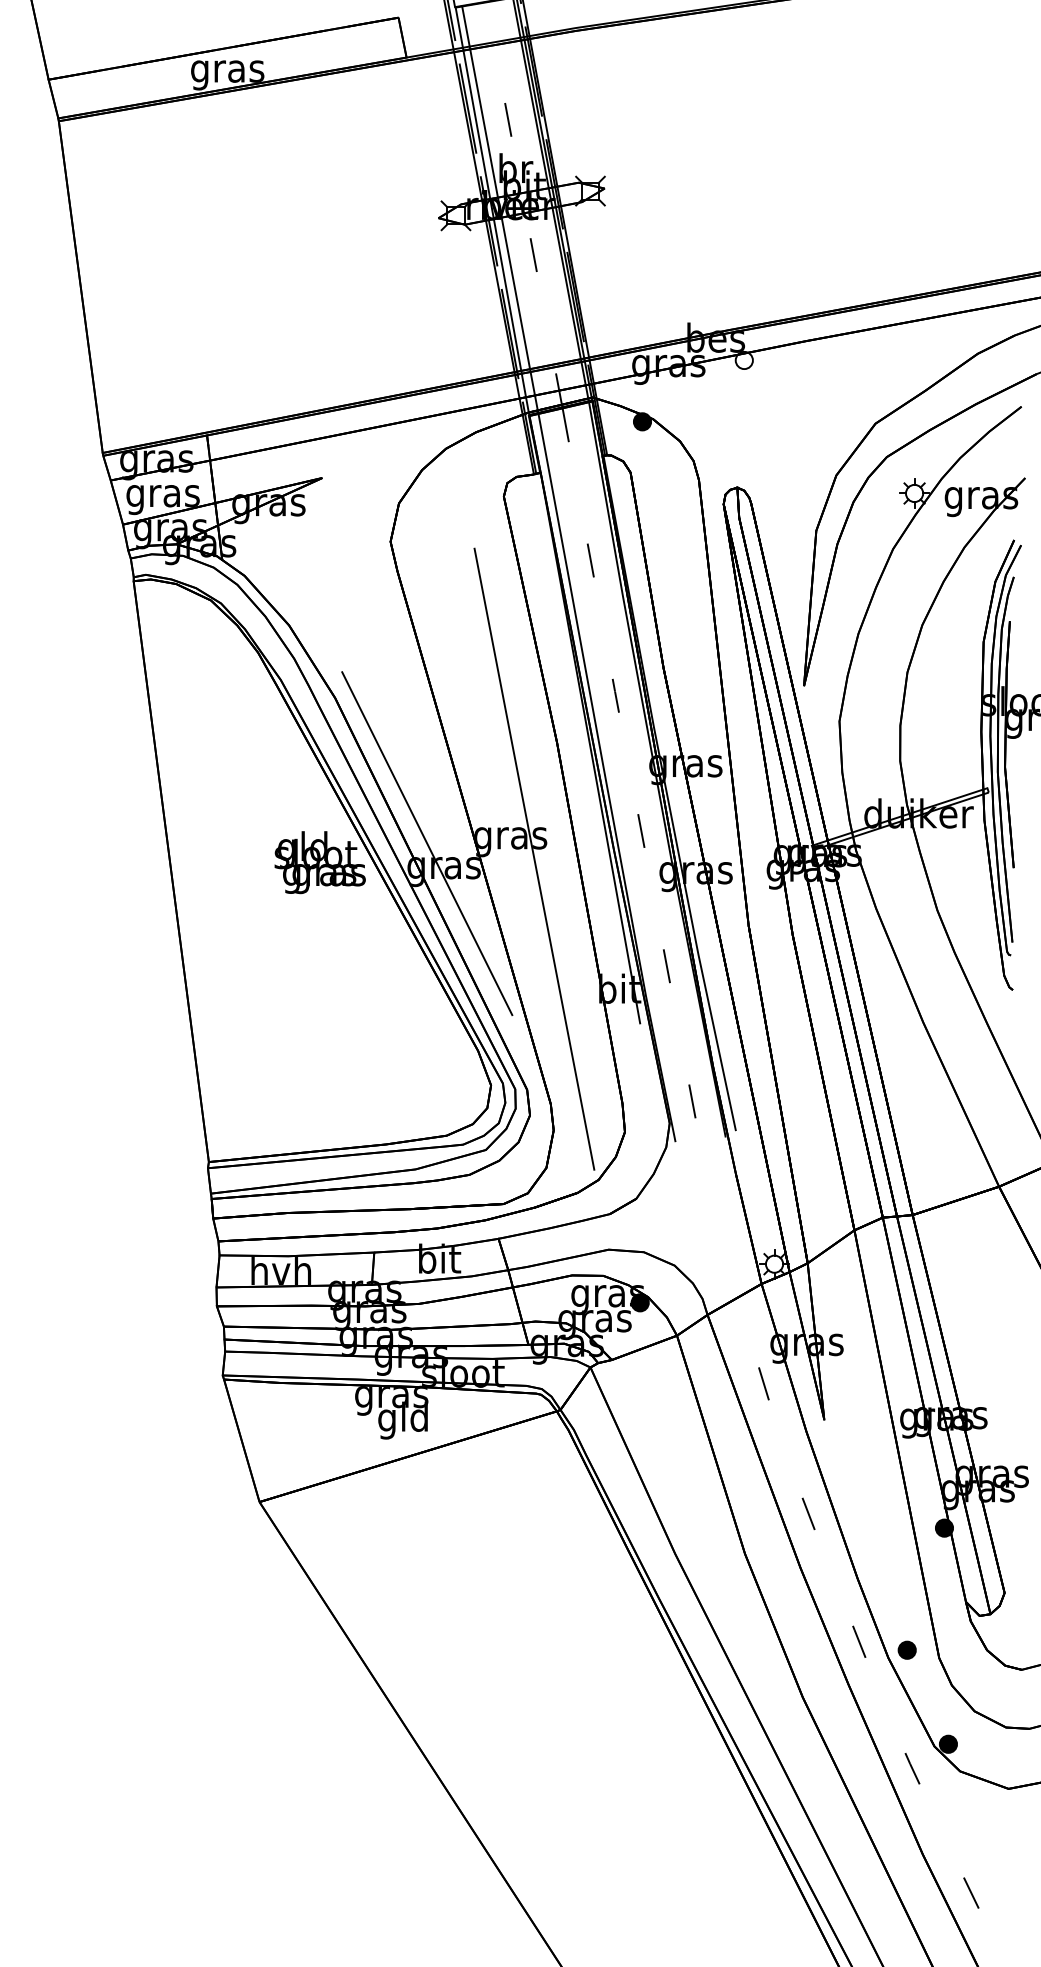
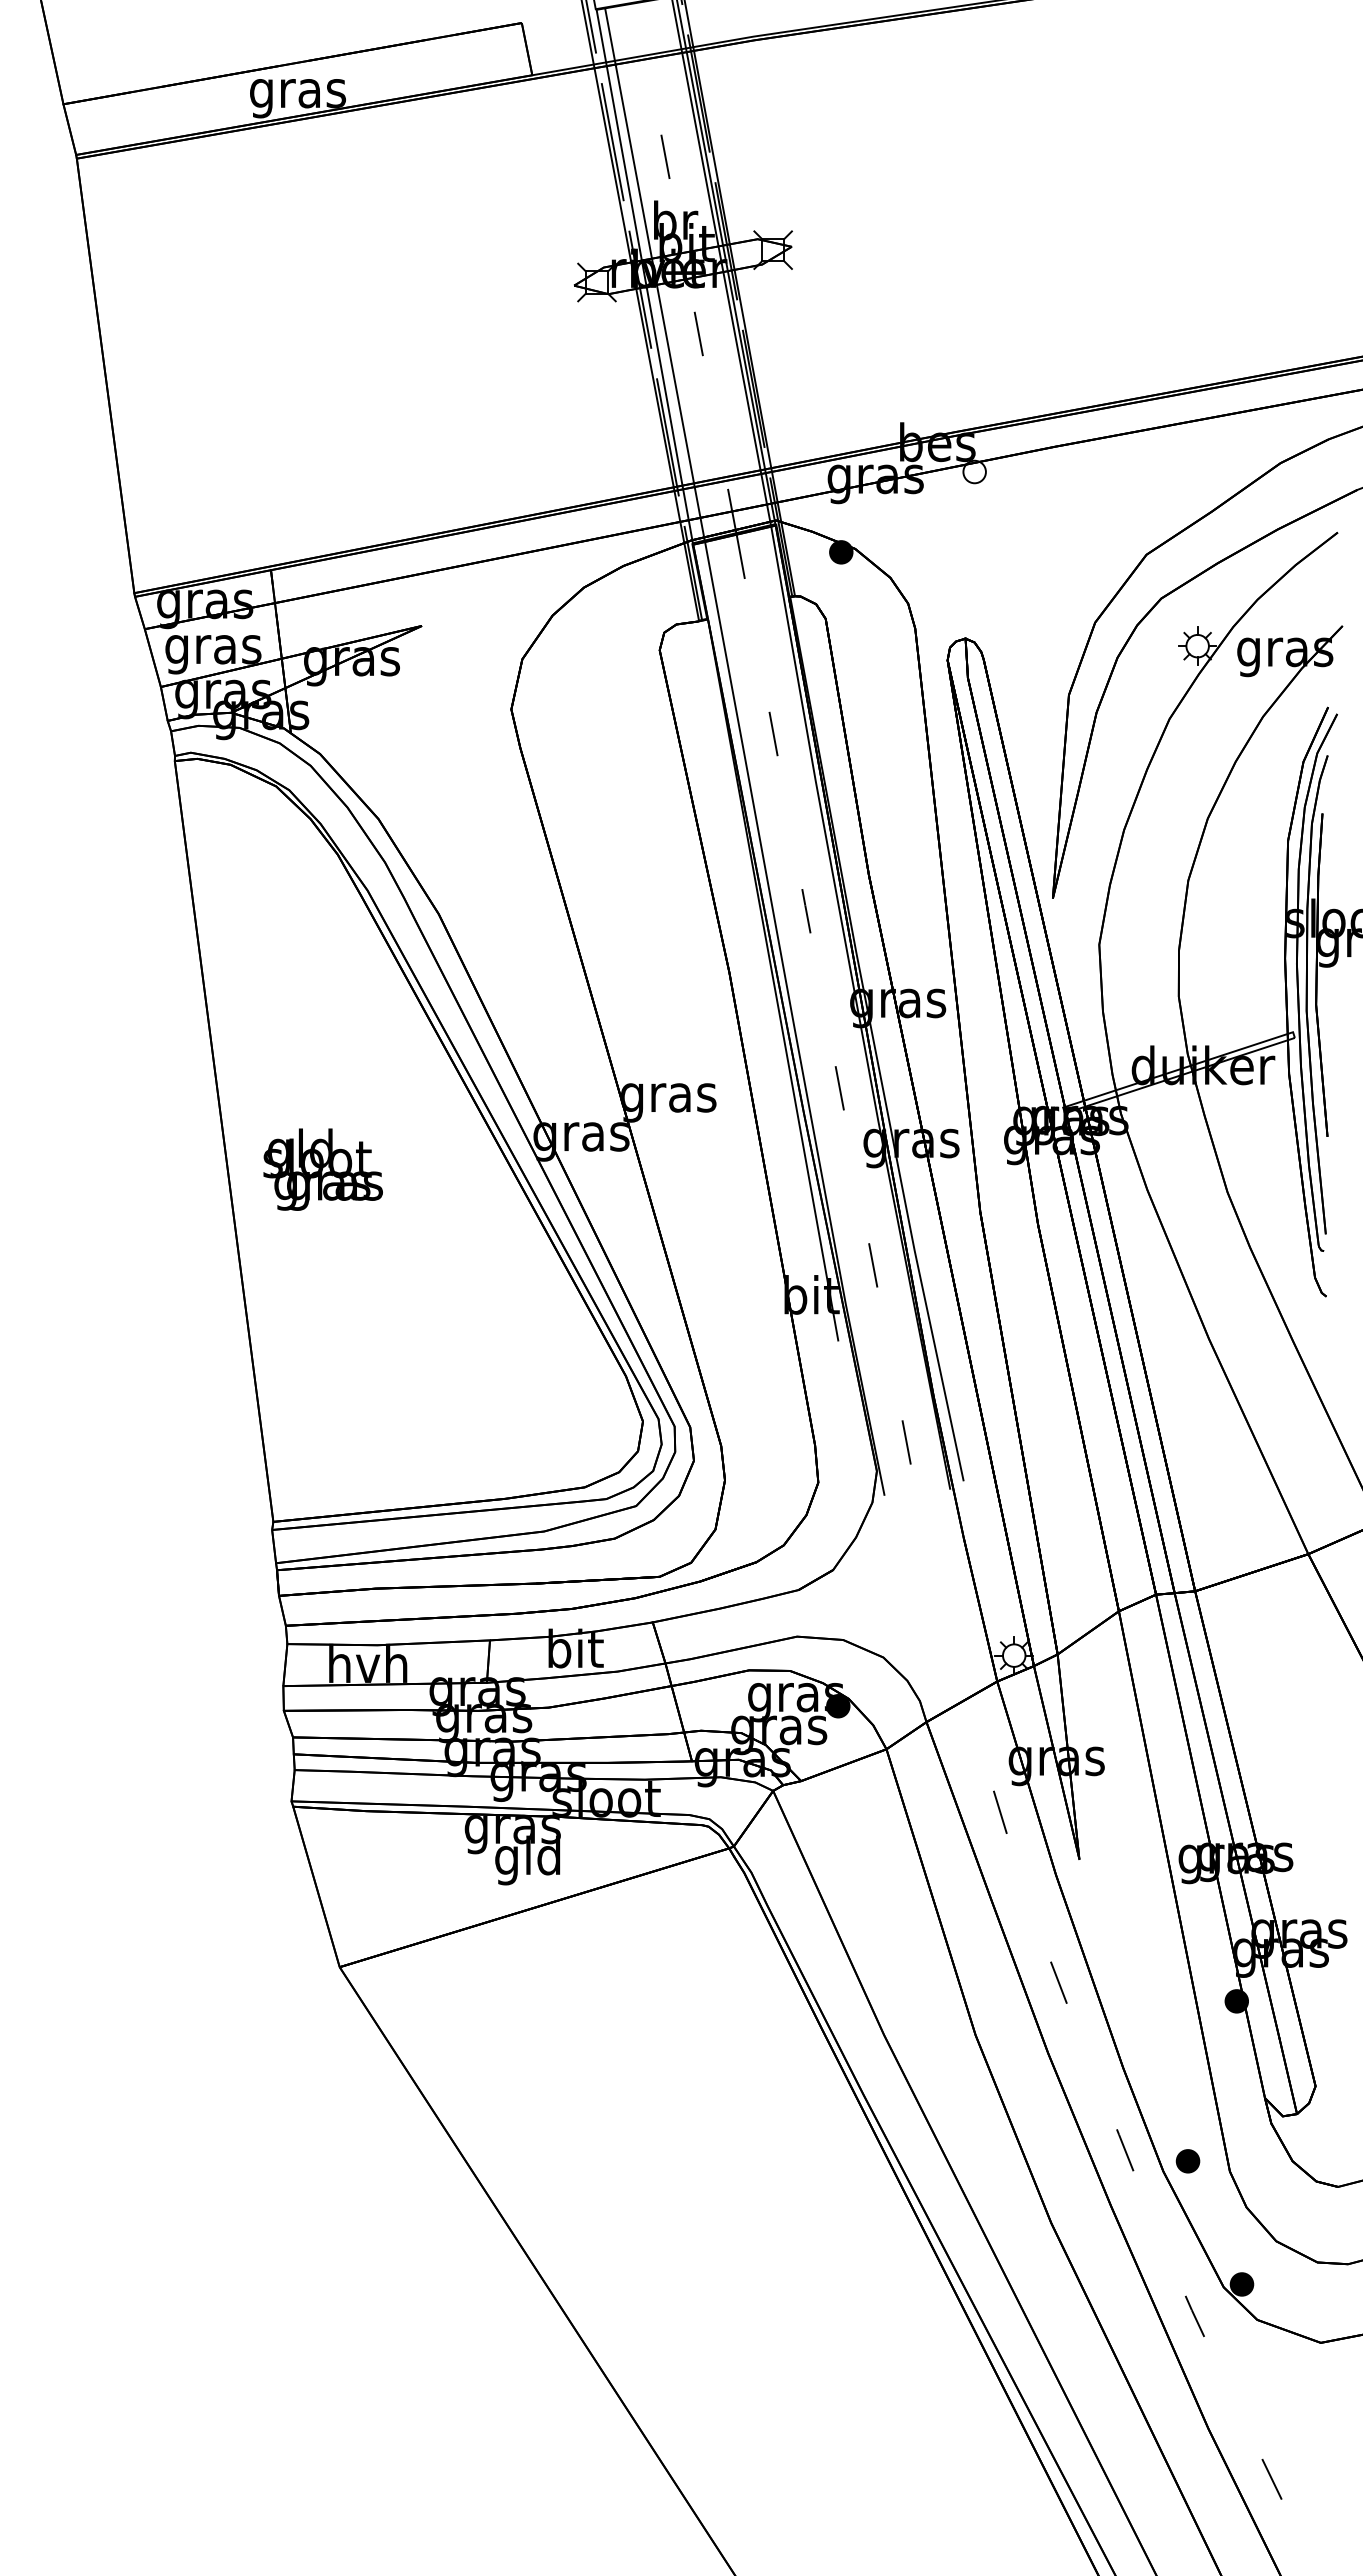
line: (427, 843) -> (559, 1104), removed
line: (534, 858) -> (699, 1124), removed
text: (319, 862) -> (322, 1169), moved

